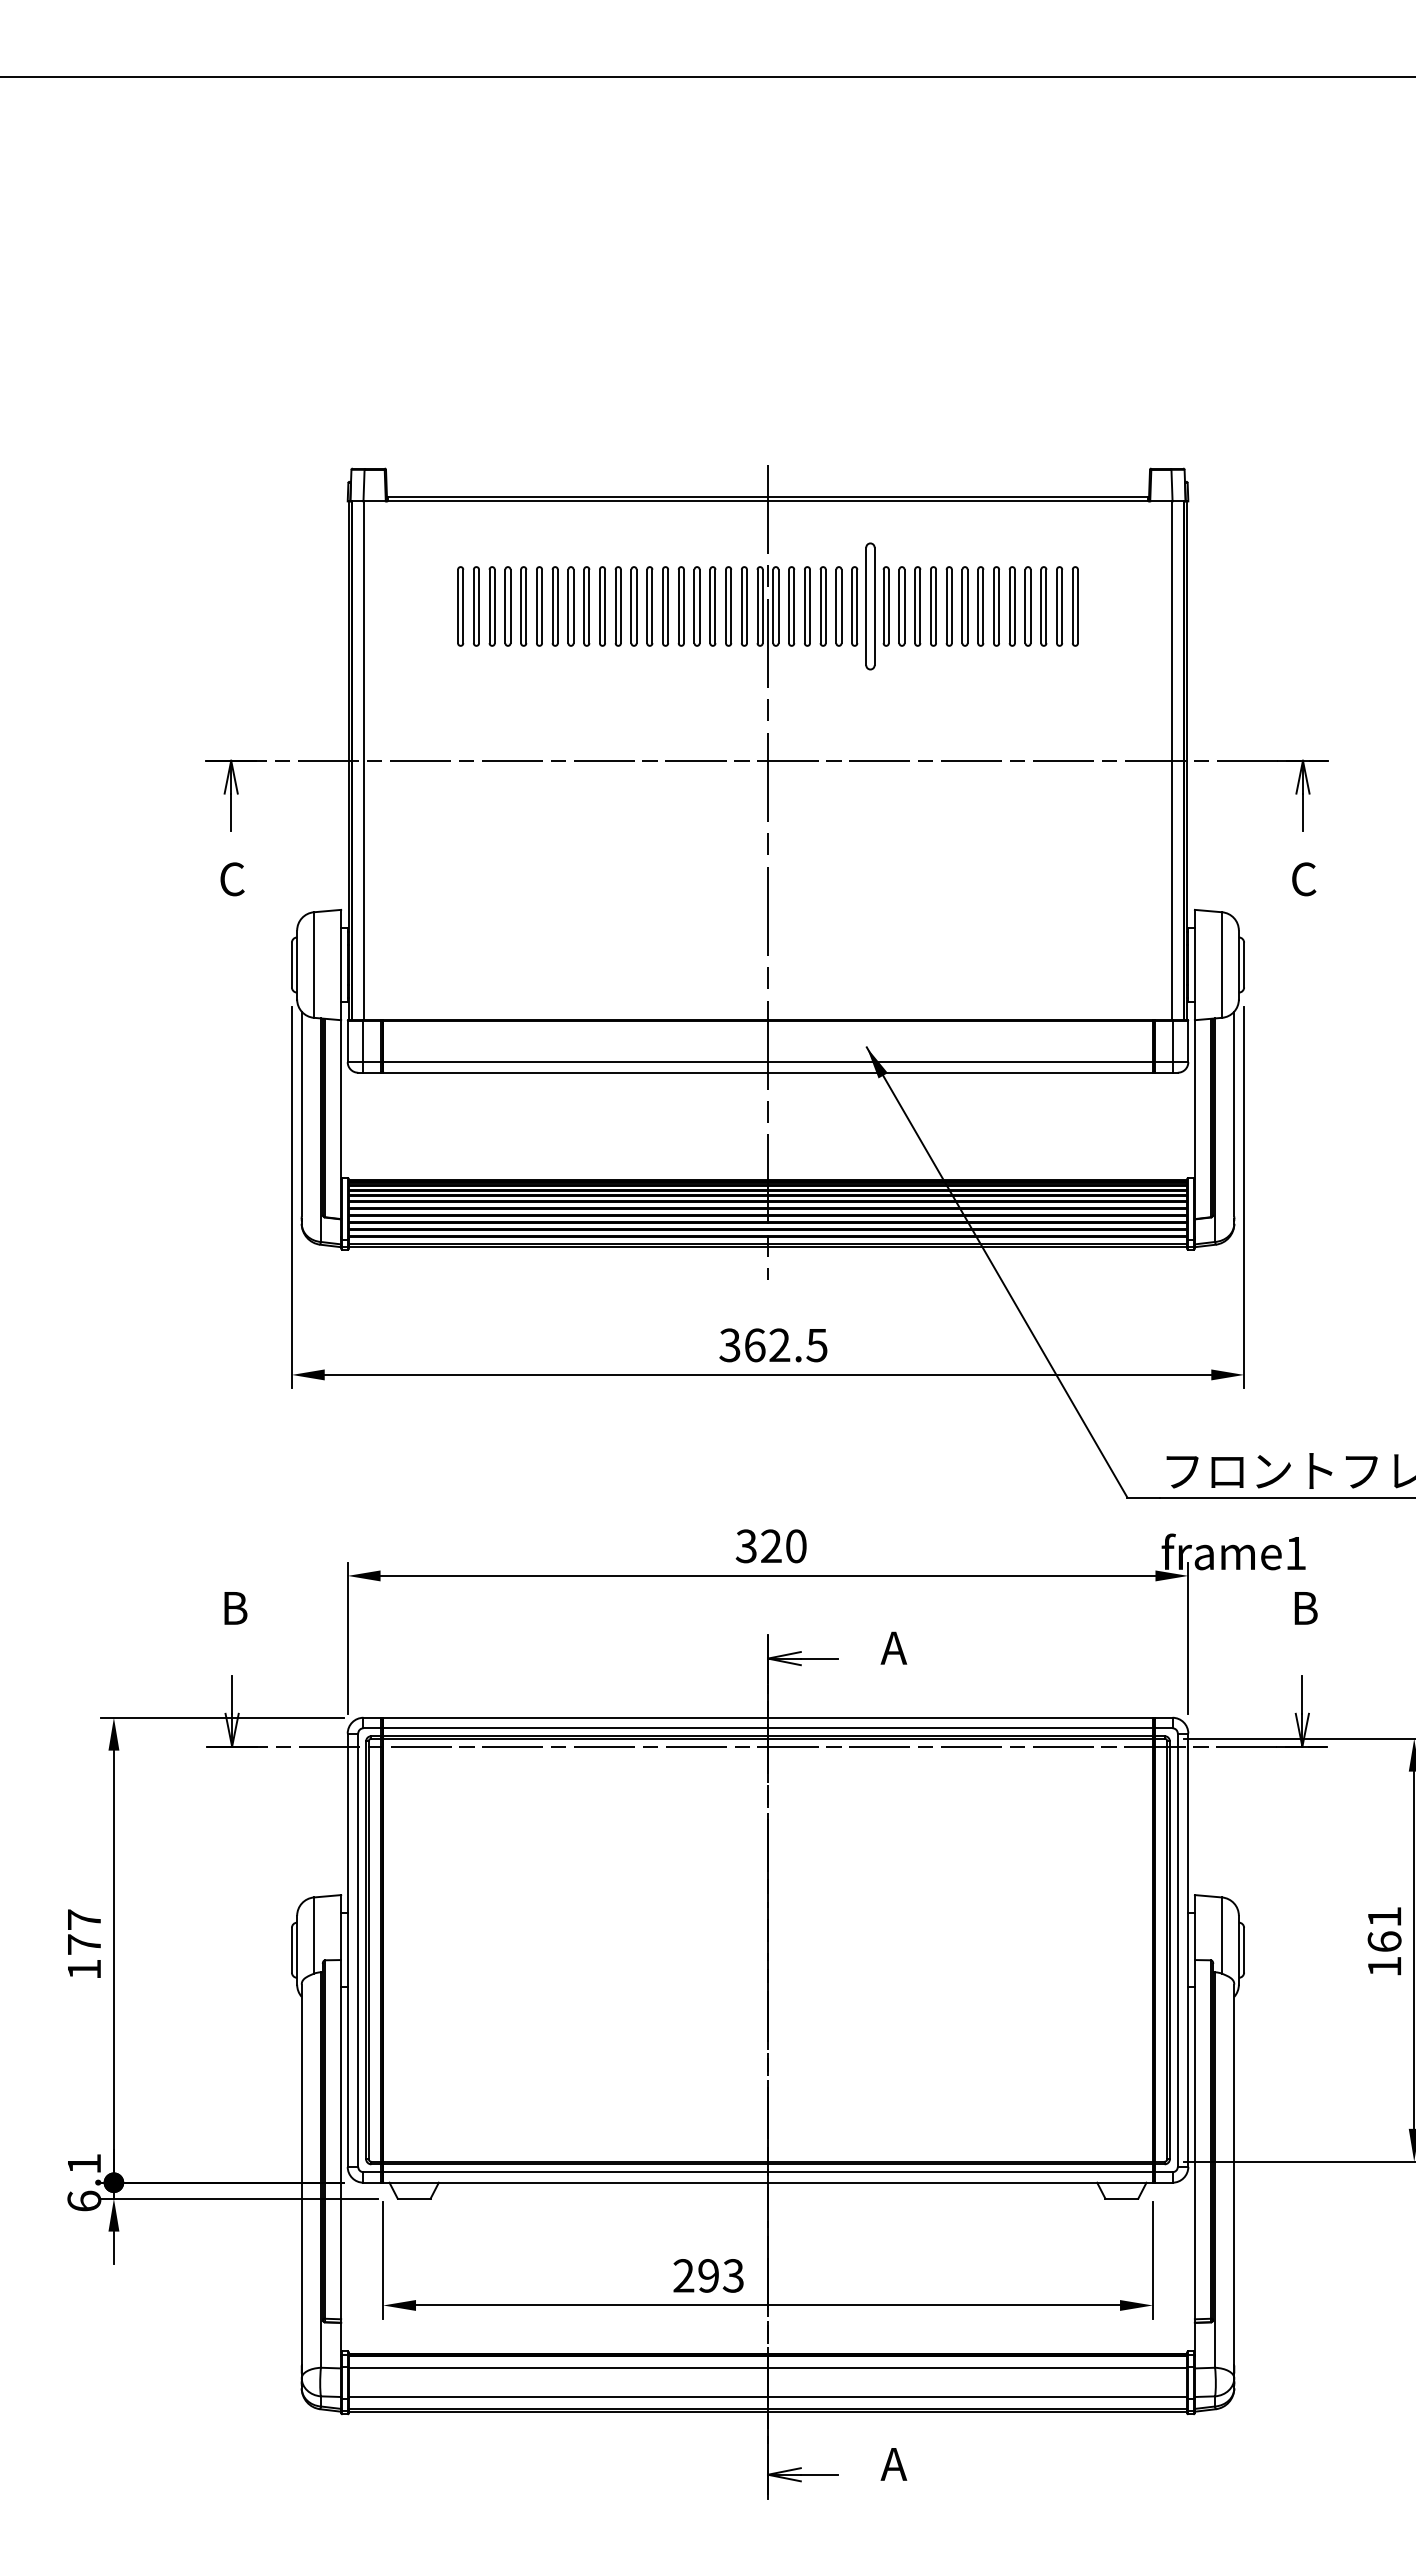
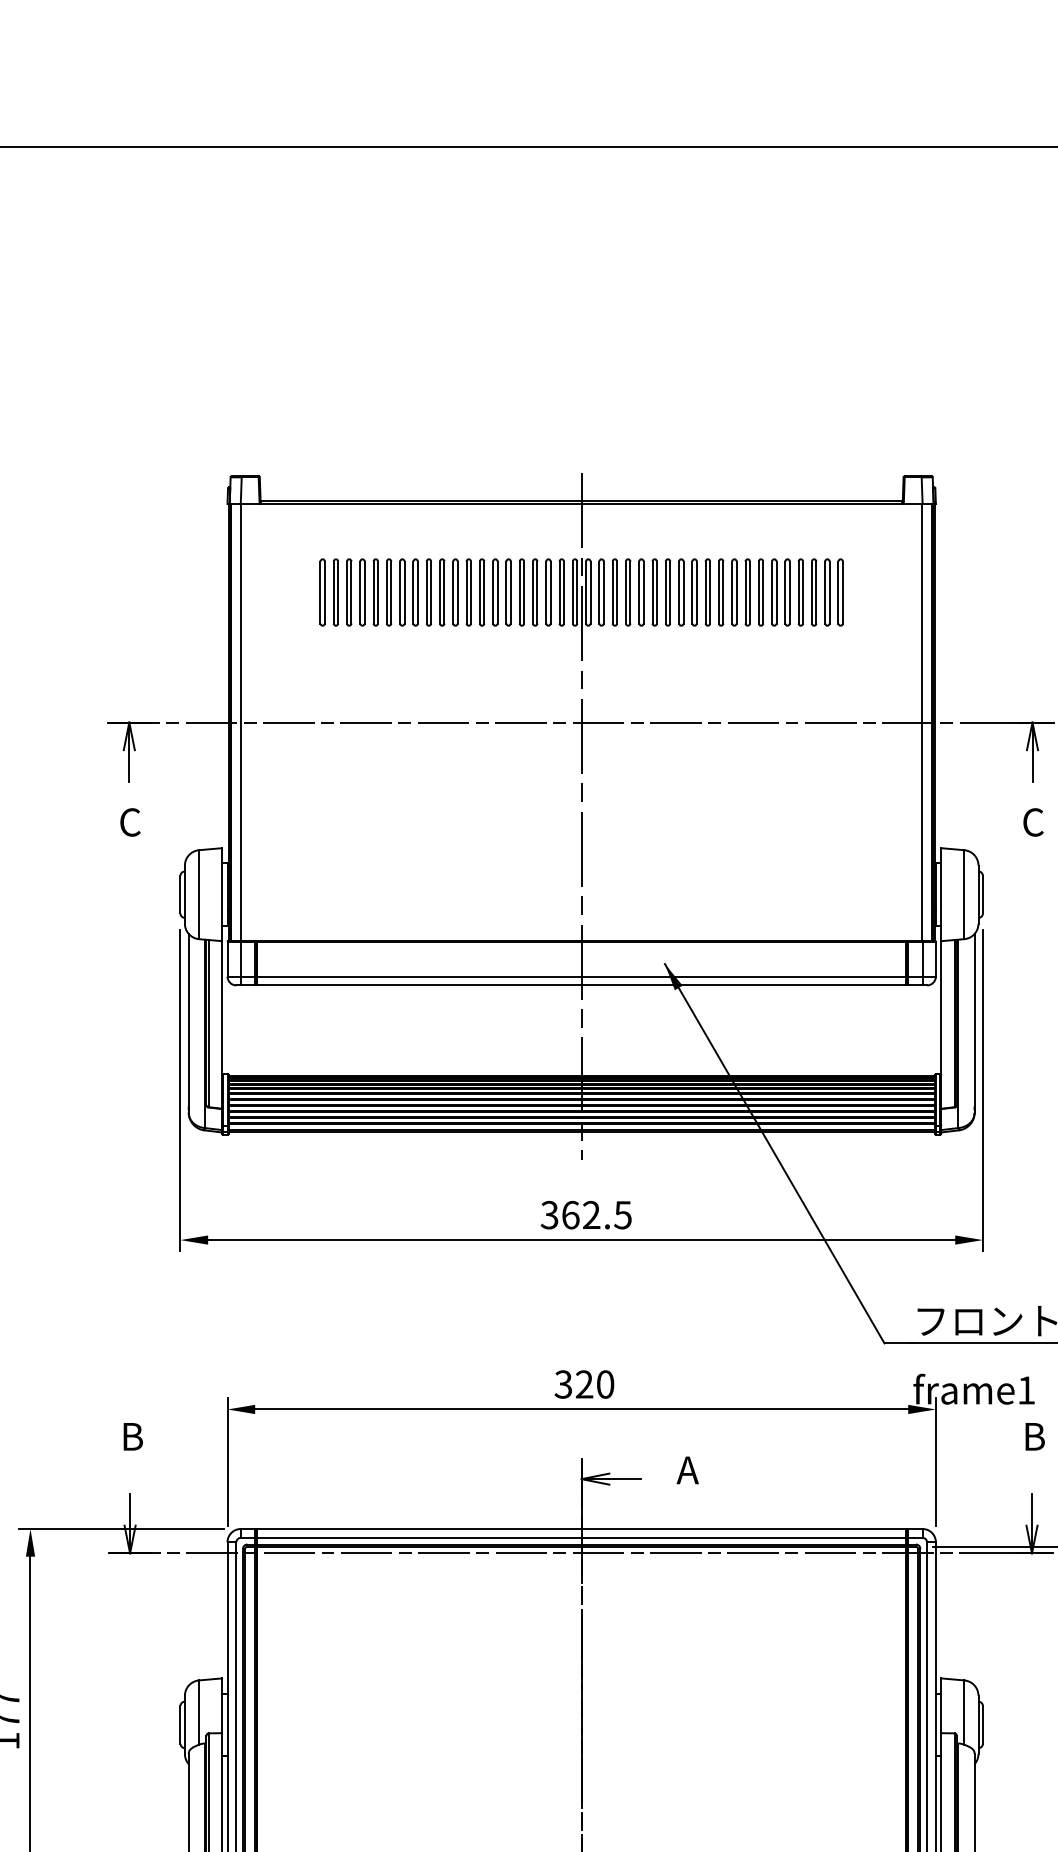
part: (870, 606) -> (668, 592), size x0.62

